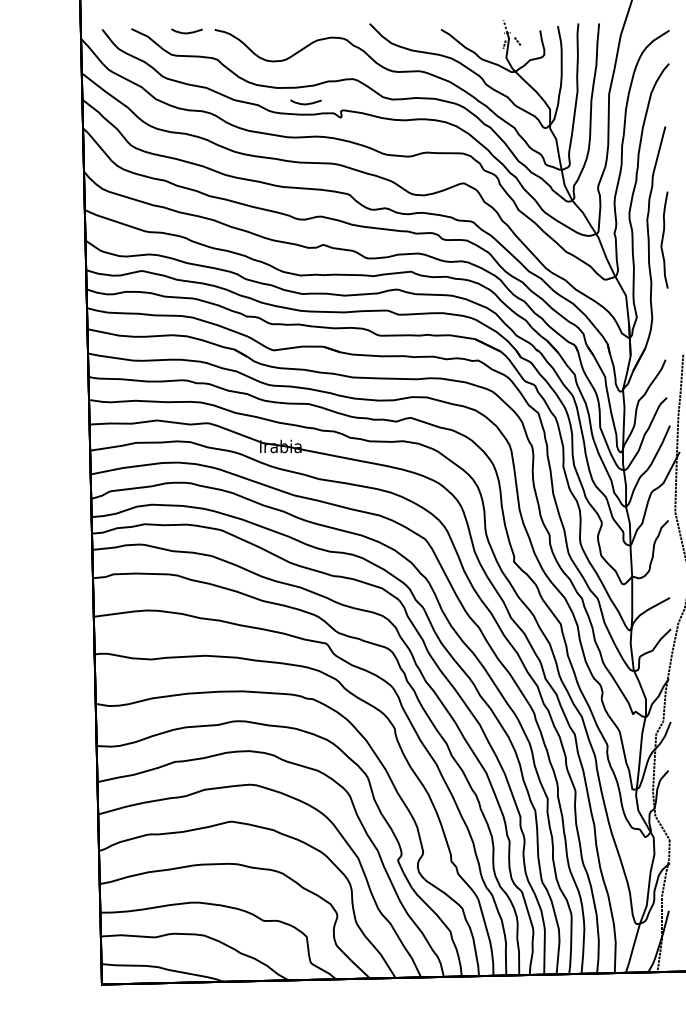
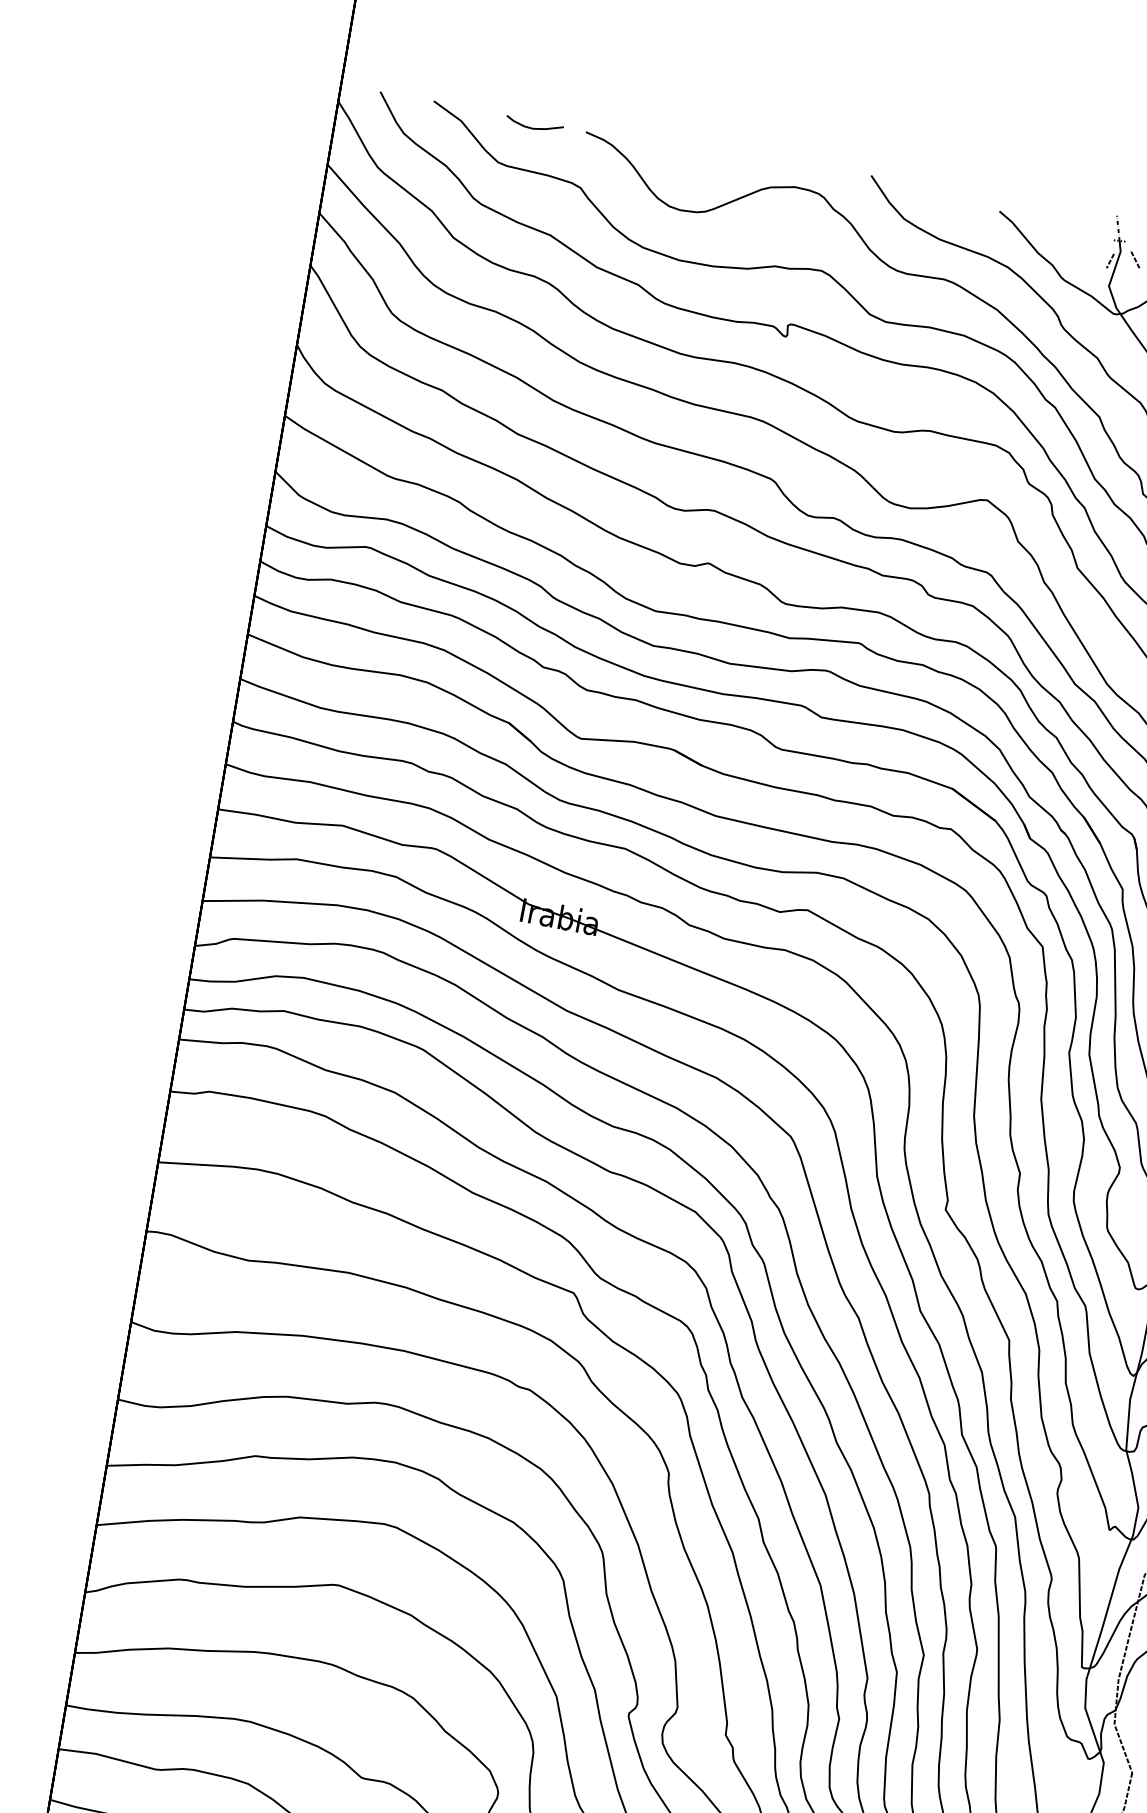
curve: (305, 103) -> (725, 298), removed

